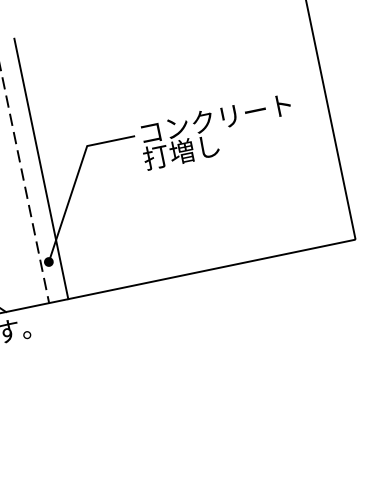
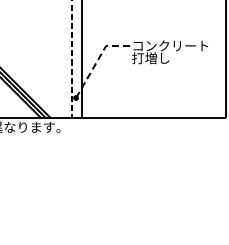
line: (76, 180) -> (97, 61), solid -> dashed

